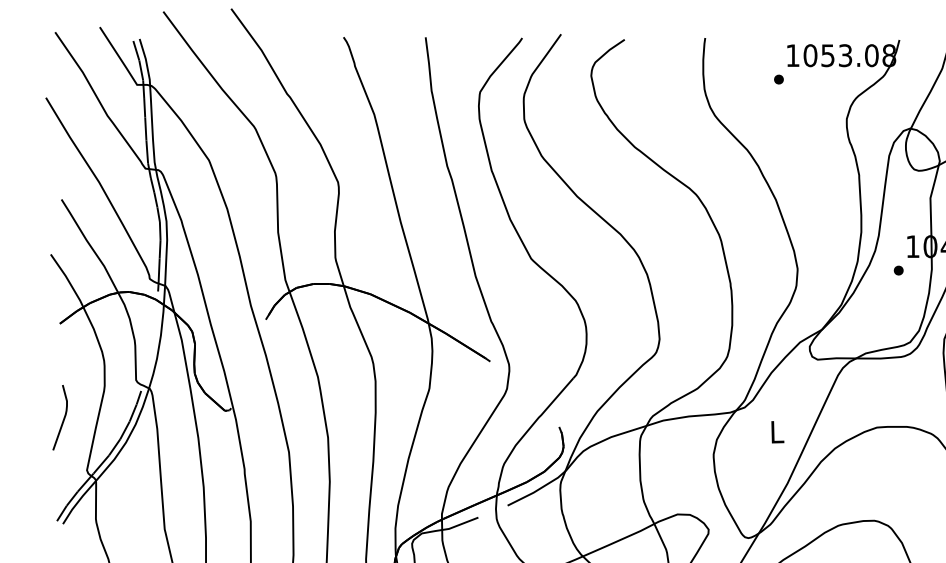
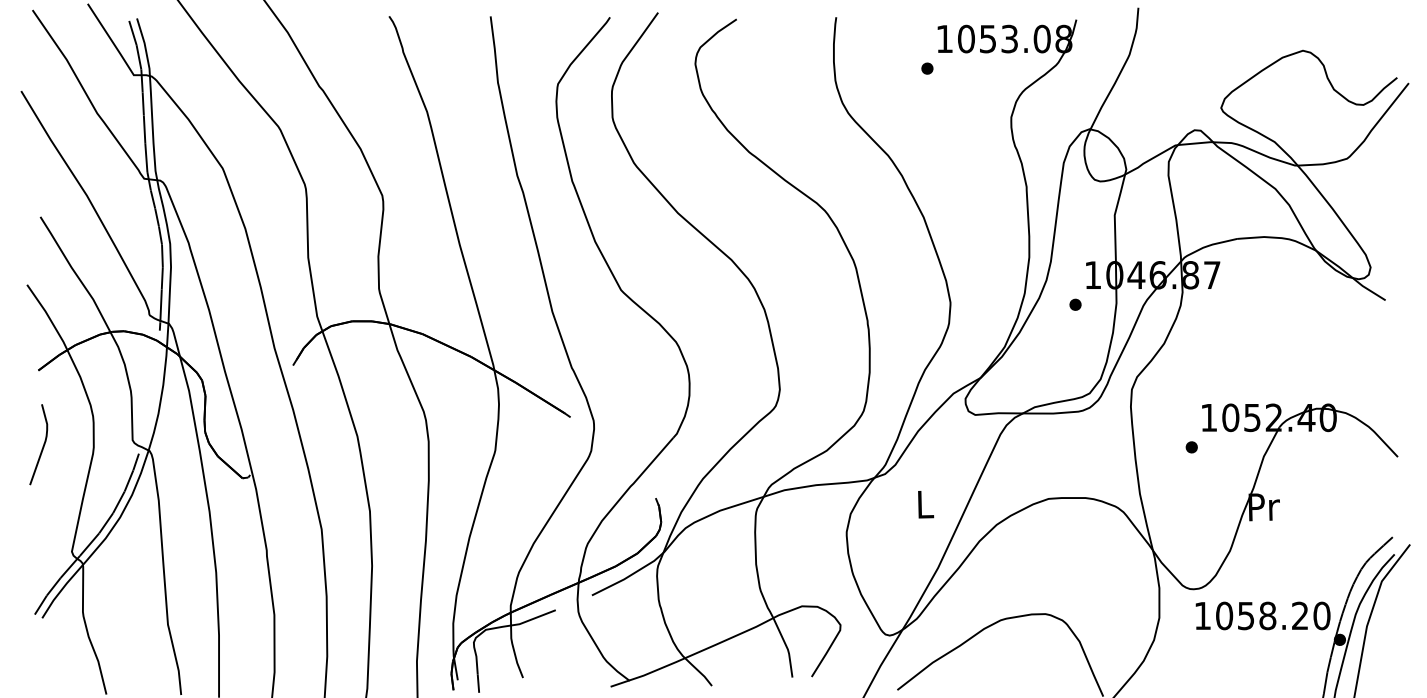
curve: (63, 419) -> (42, 446), moved

